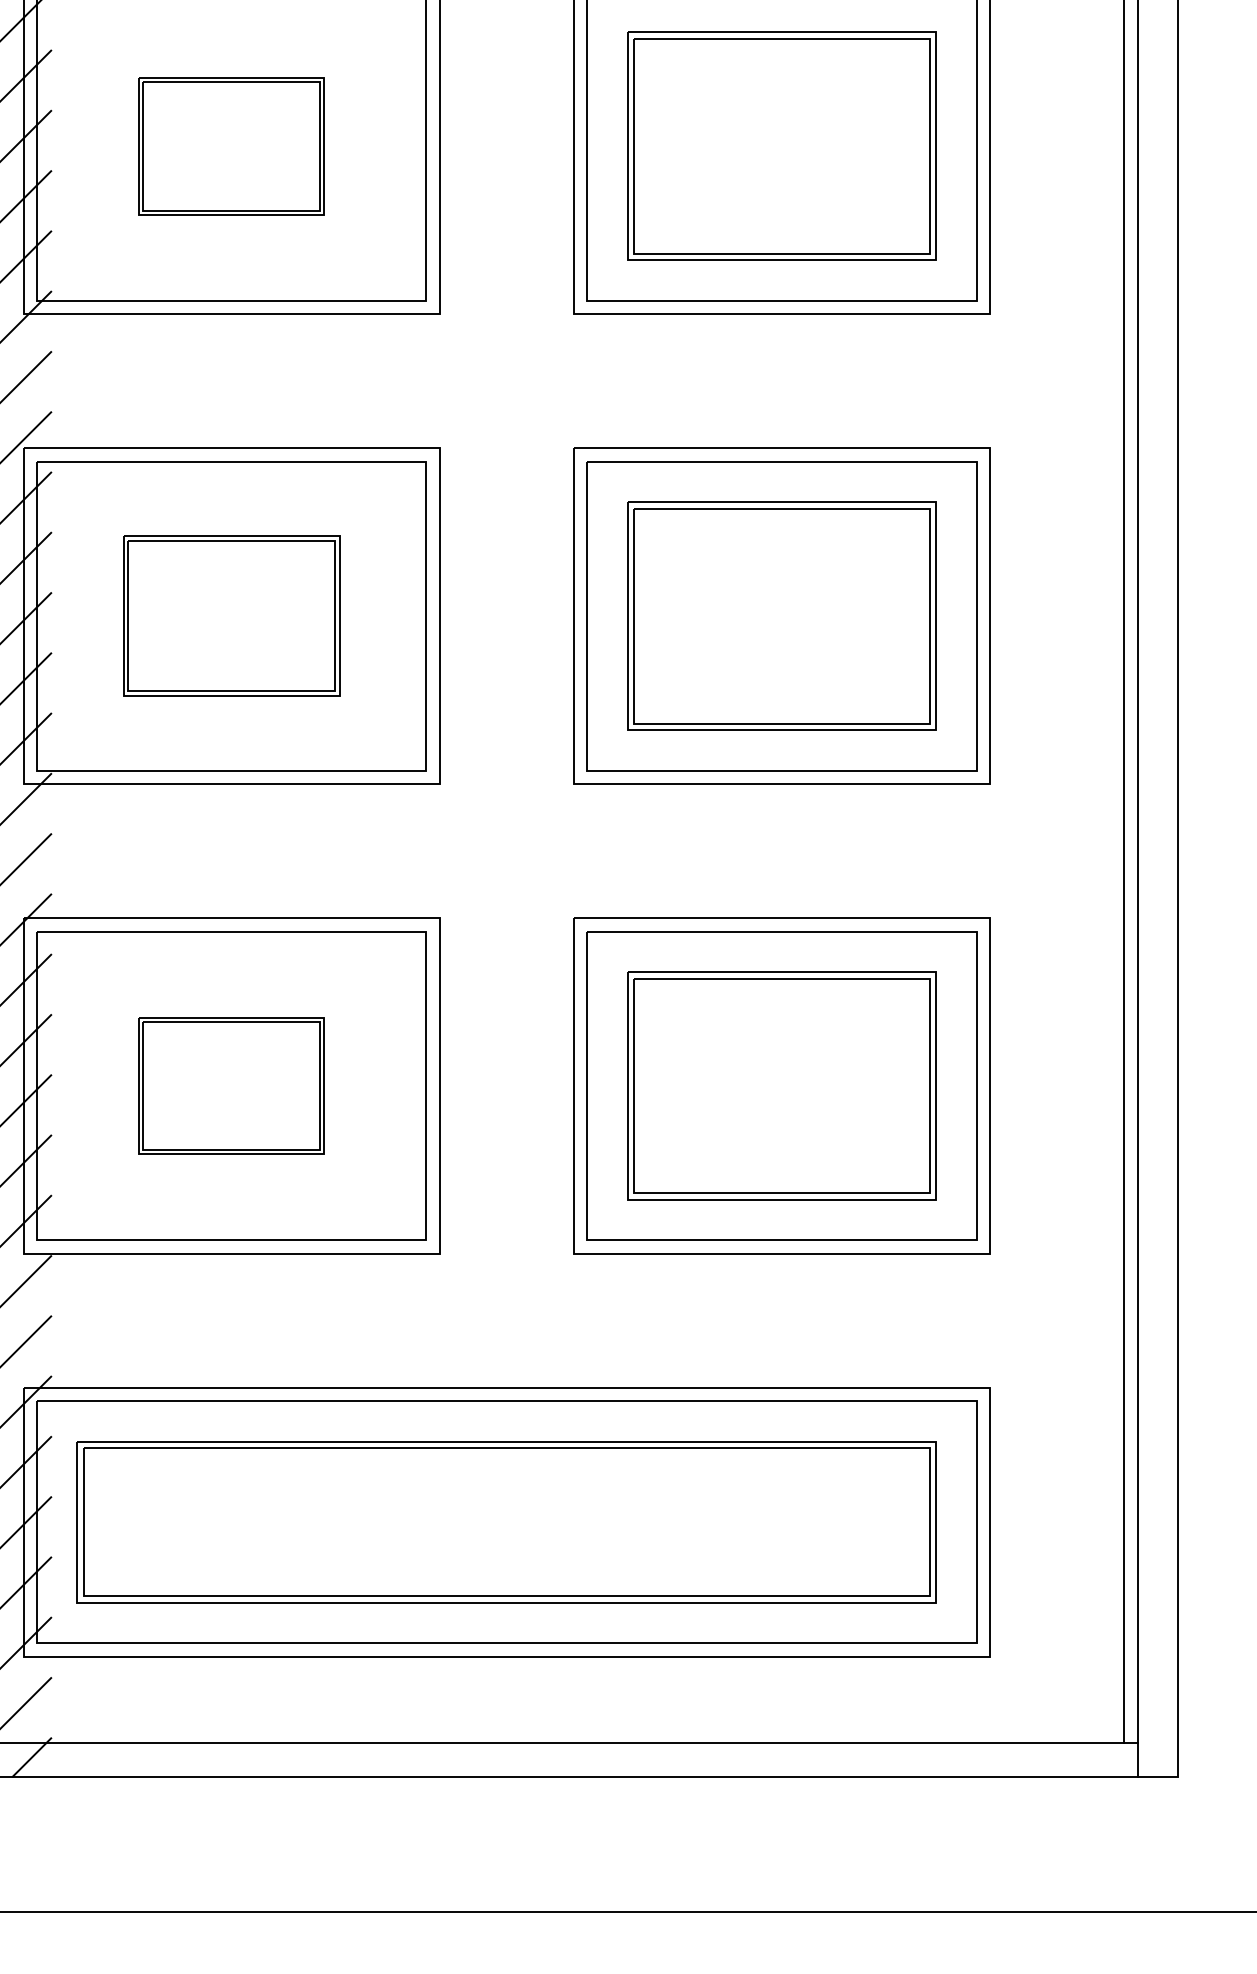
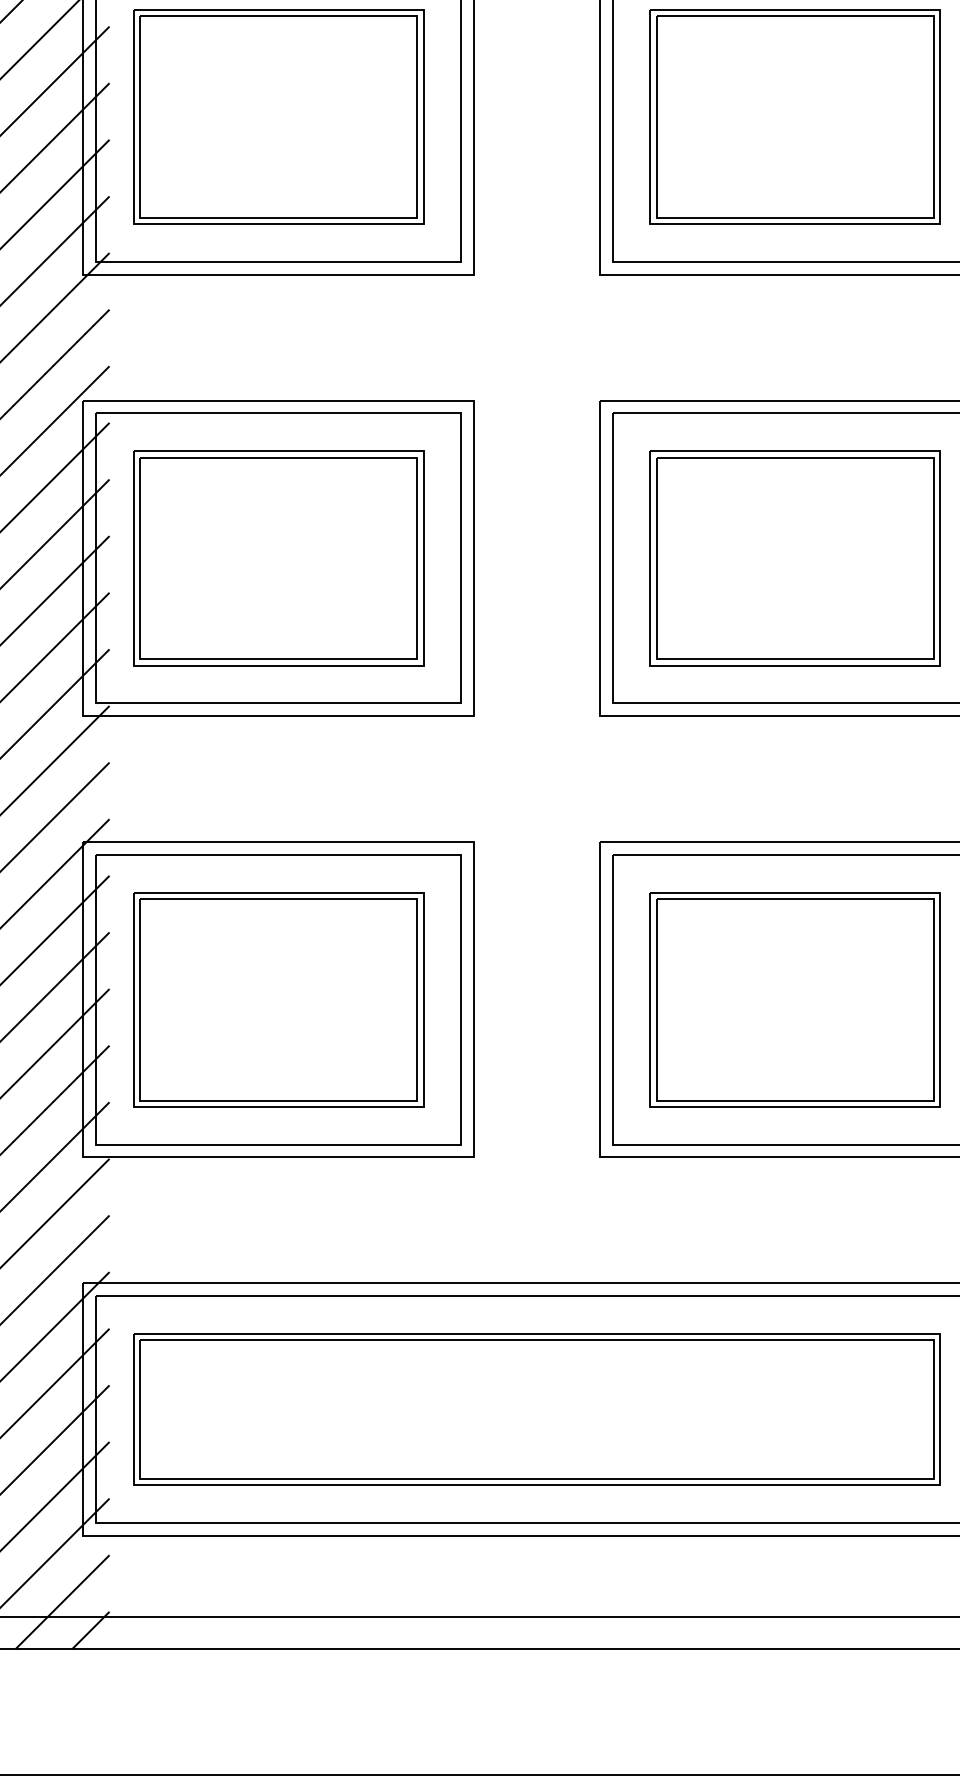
part: (231, 145) -> (278, 116), size x1.67
part: (231, 615) -> (278, 557), size x1.43
part: (231, 1085) -> (278, 999), size x1.67

